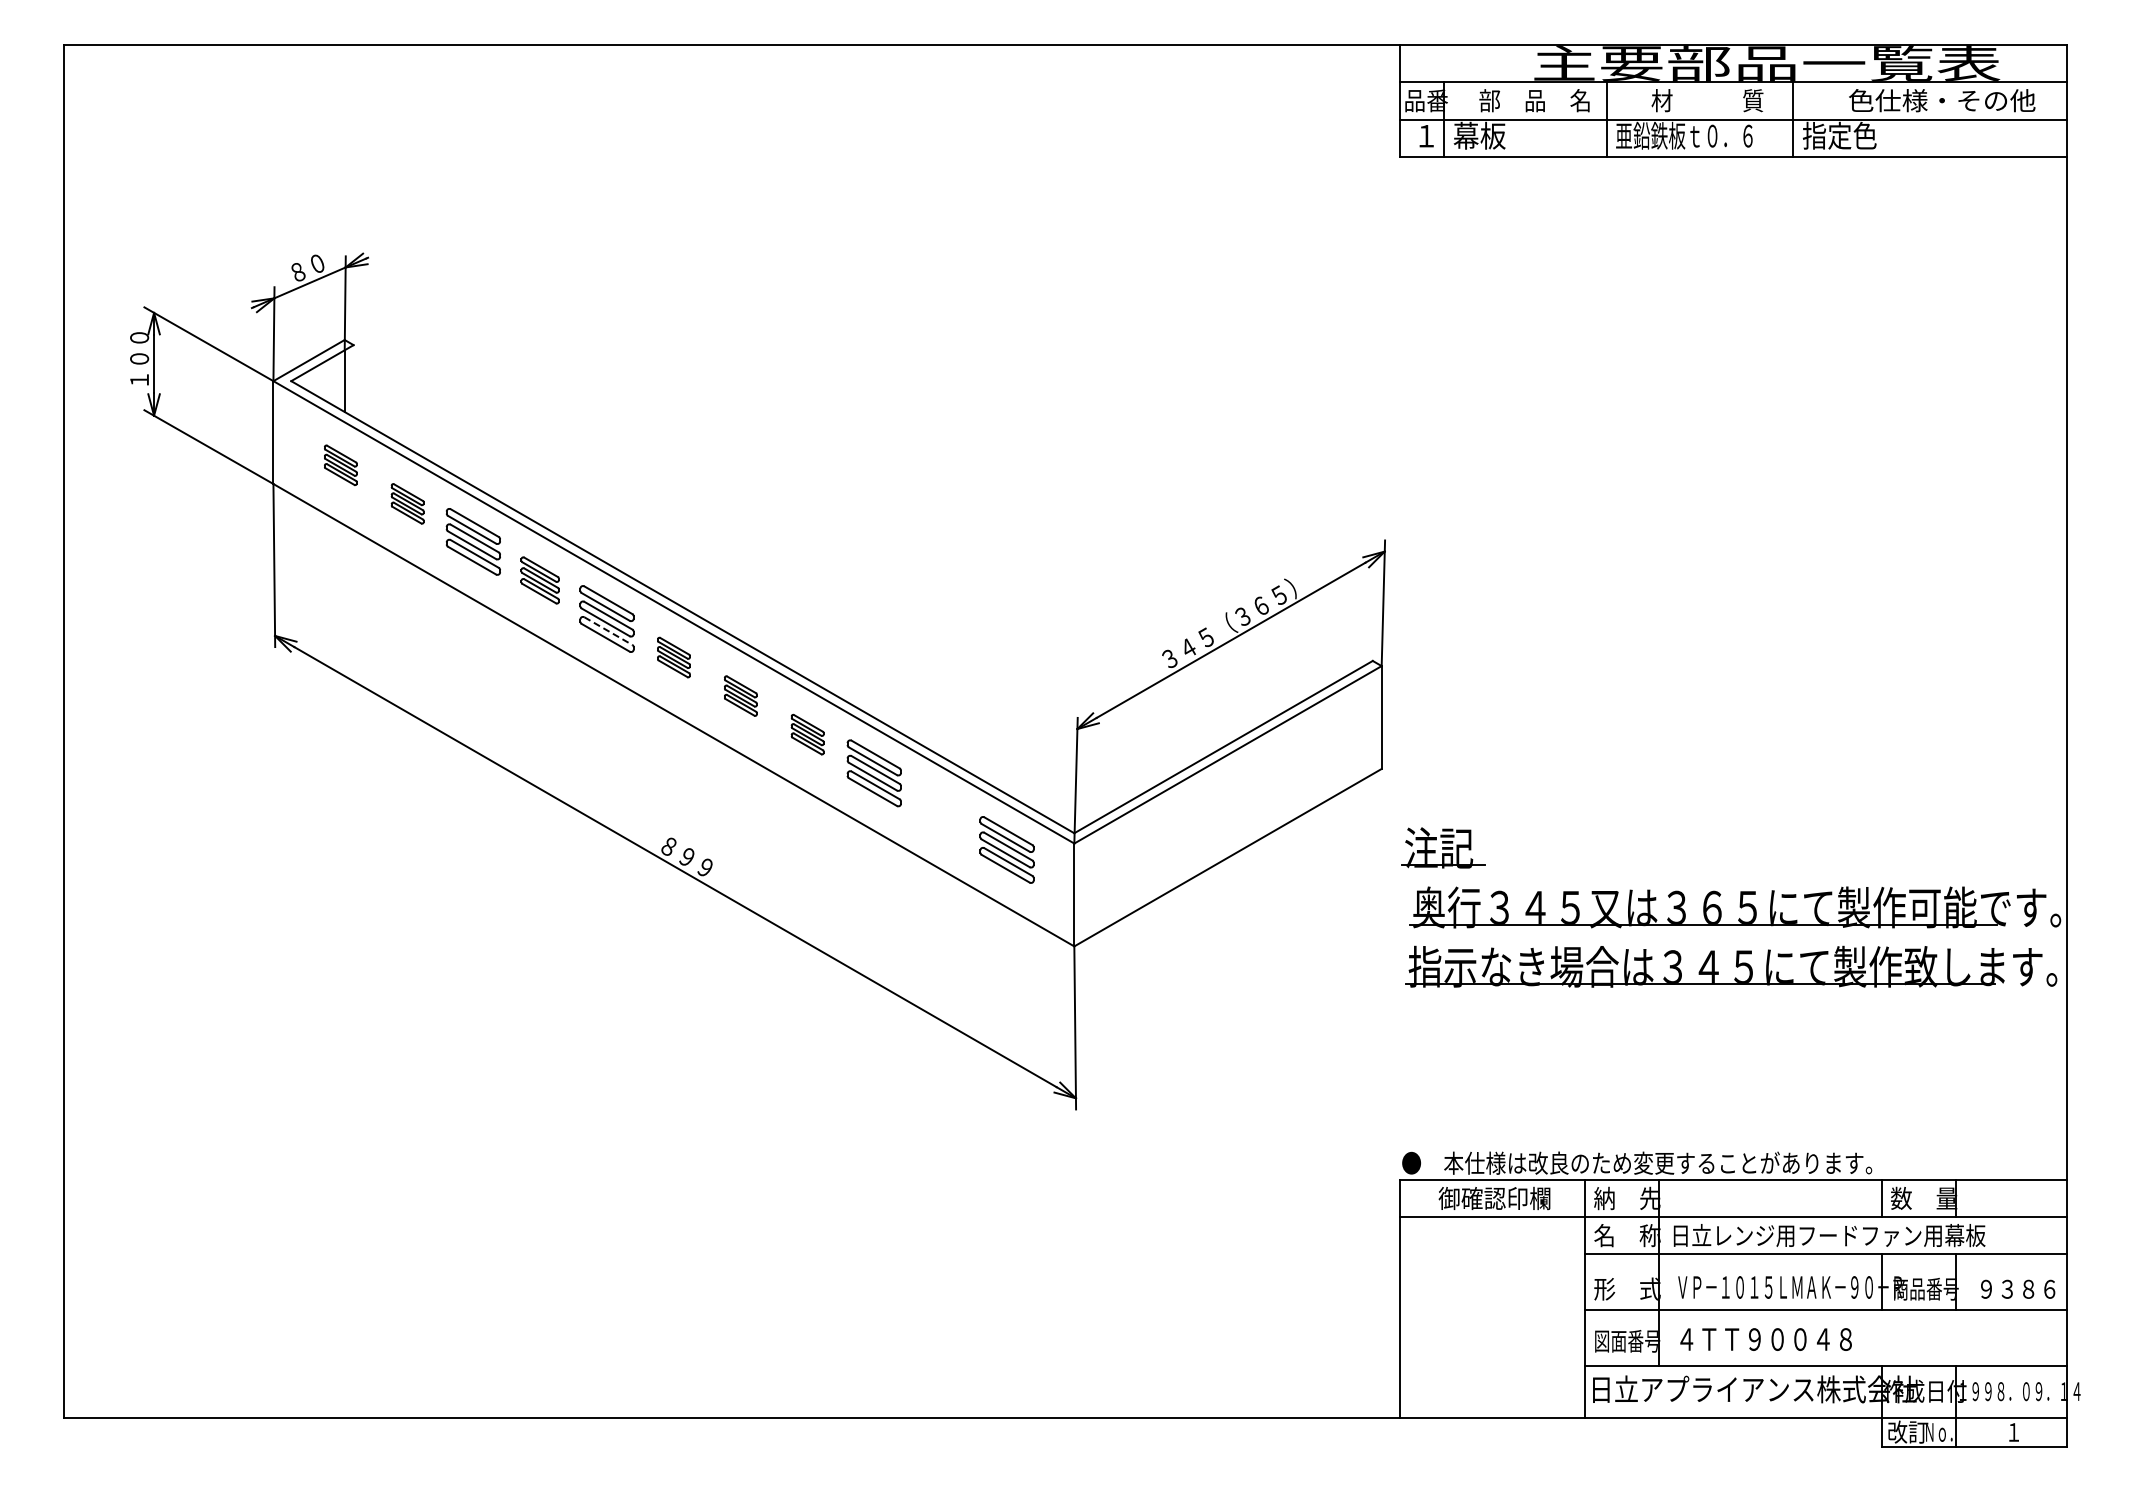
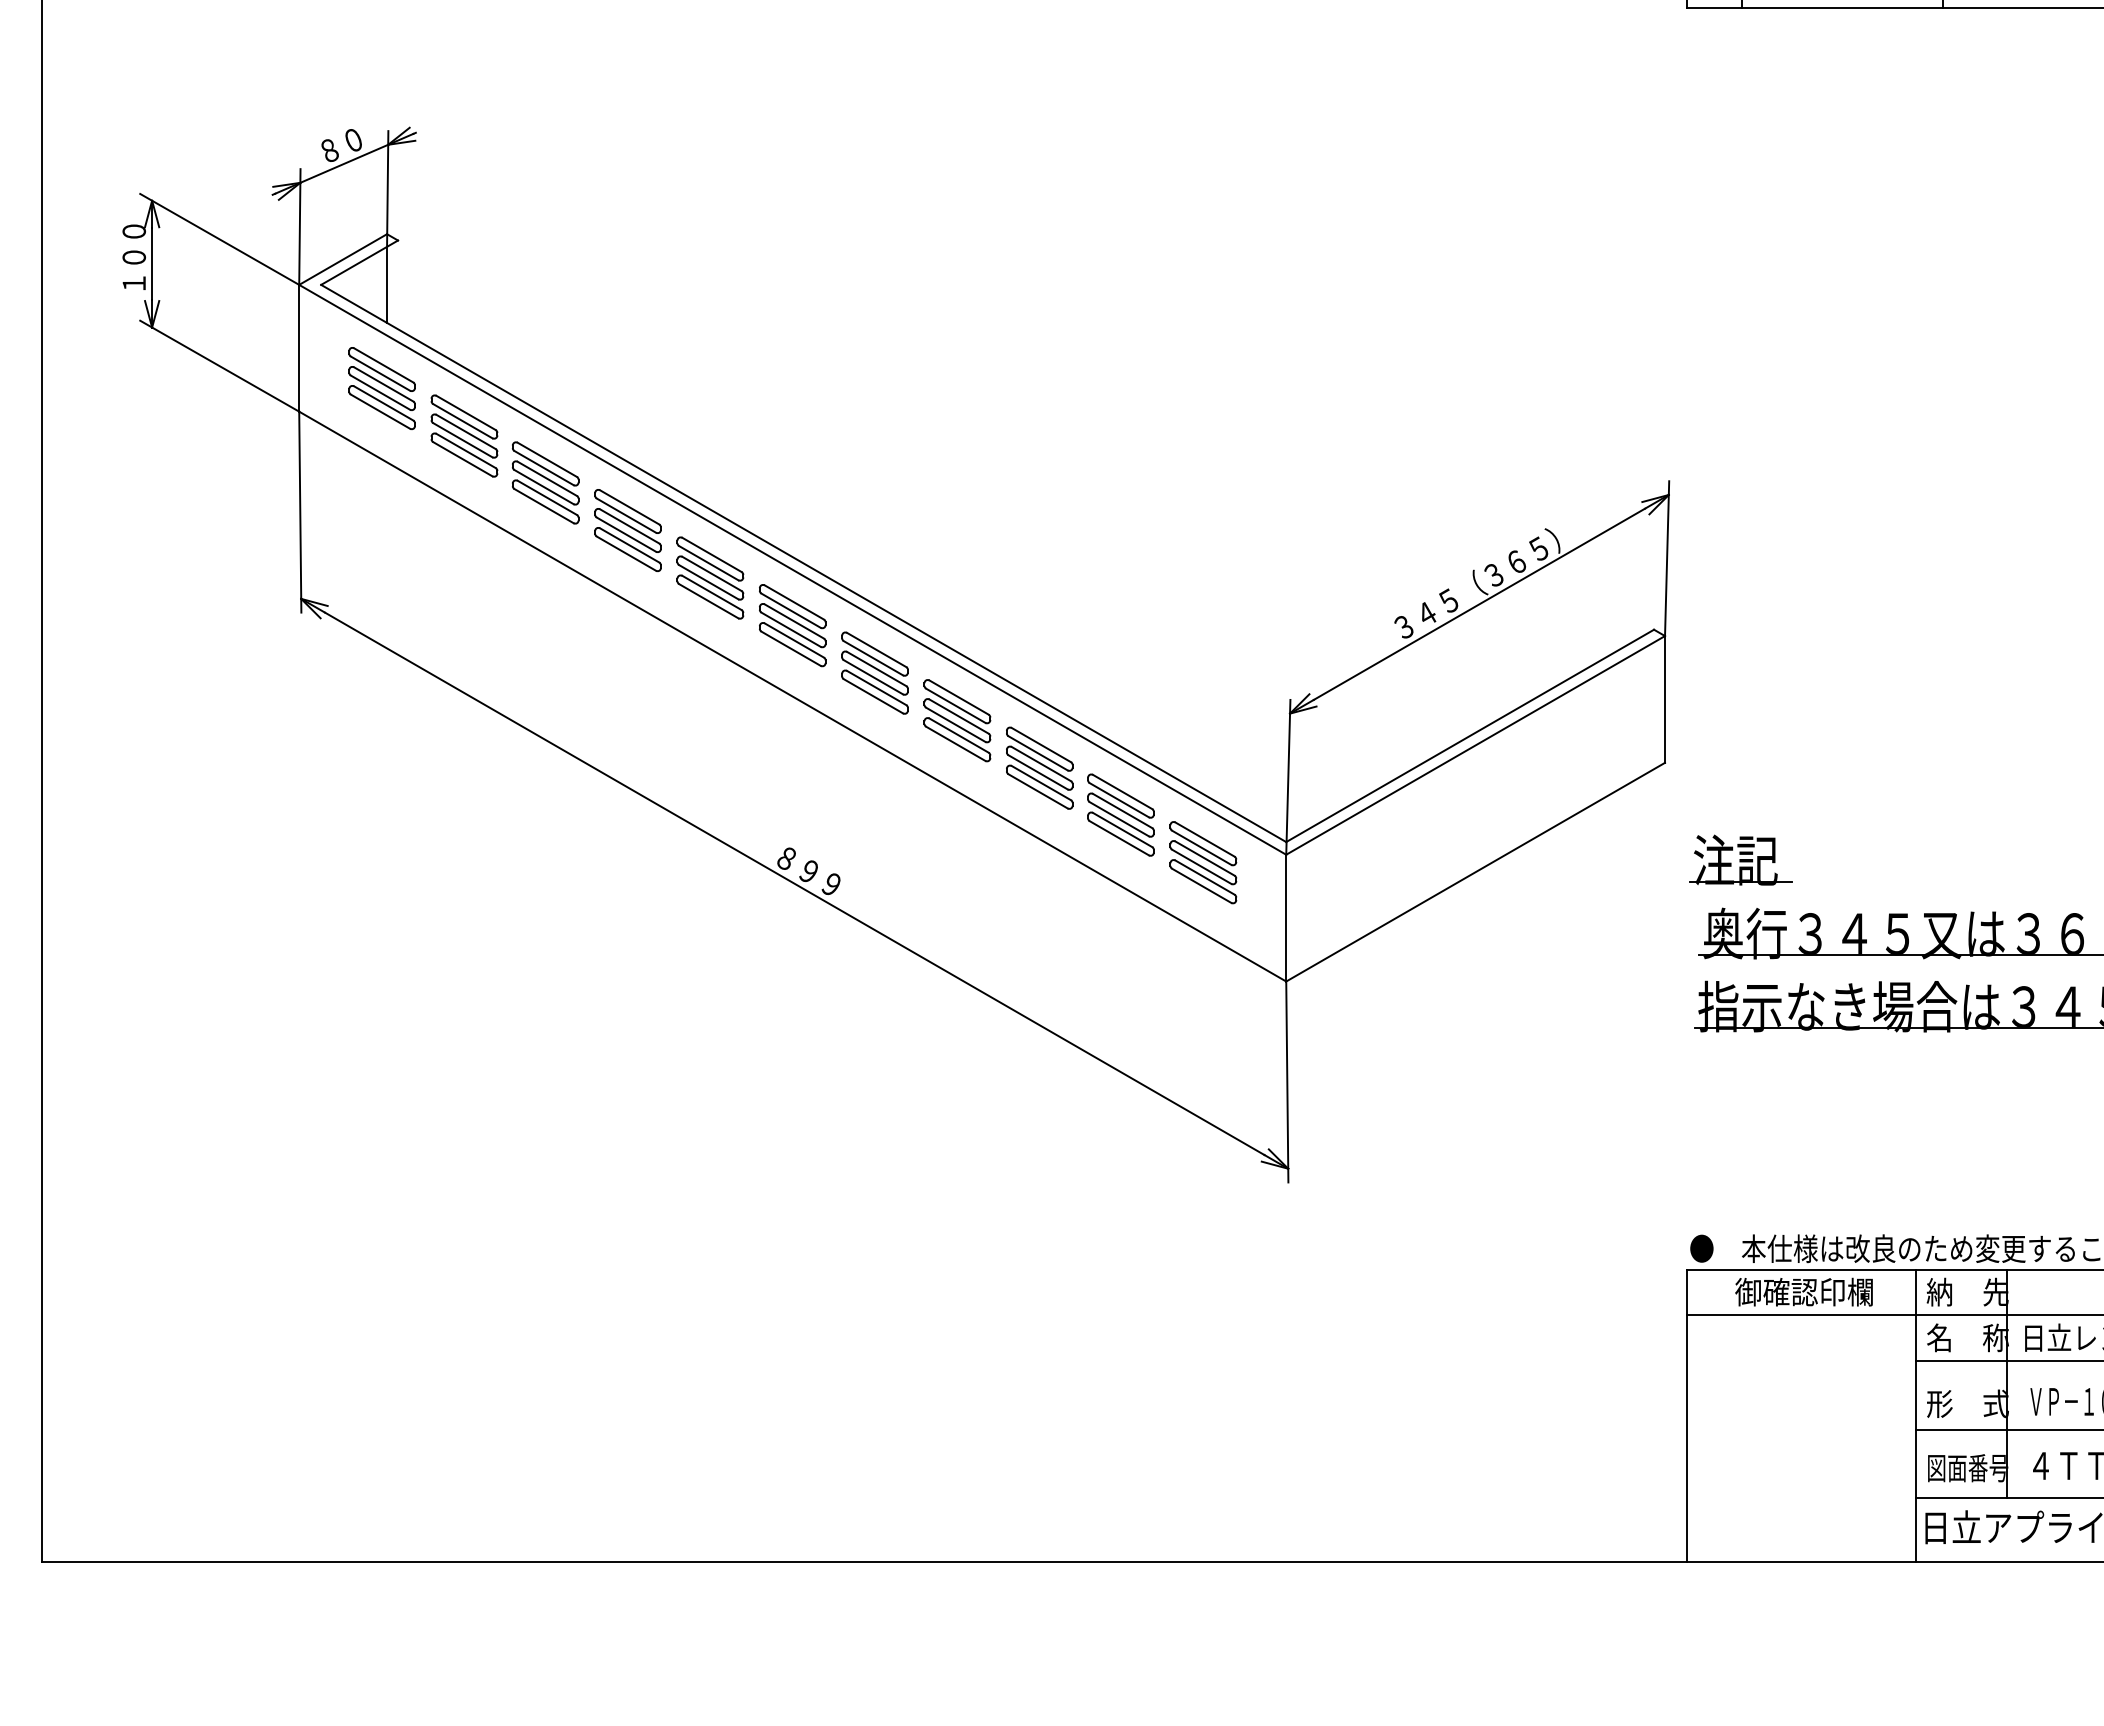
part: (340, 465) -> (381, 388), size x1.67
part: (407, 503) -> (464, 435), size x1.67
part: (539, 580) -> (627, 530), size x1.43
line: (608, 631) -> (712, 593), dashed -> solid
part: (673, 657) -> (792, 625), size x1.67
part: (740, 695) -> (874, 672), size x1.67
part: (807, 734) -> (957, 720), size x1.67
part: (939, 811) -> (1120, 815), added

